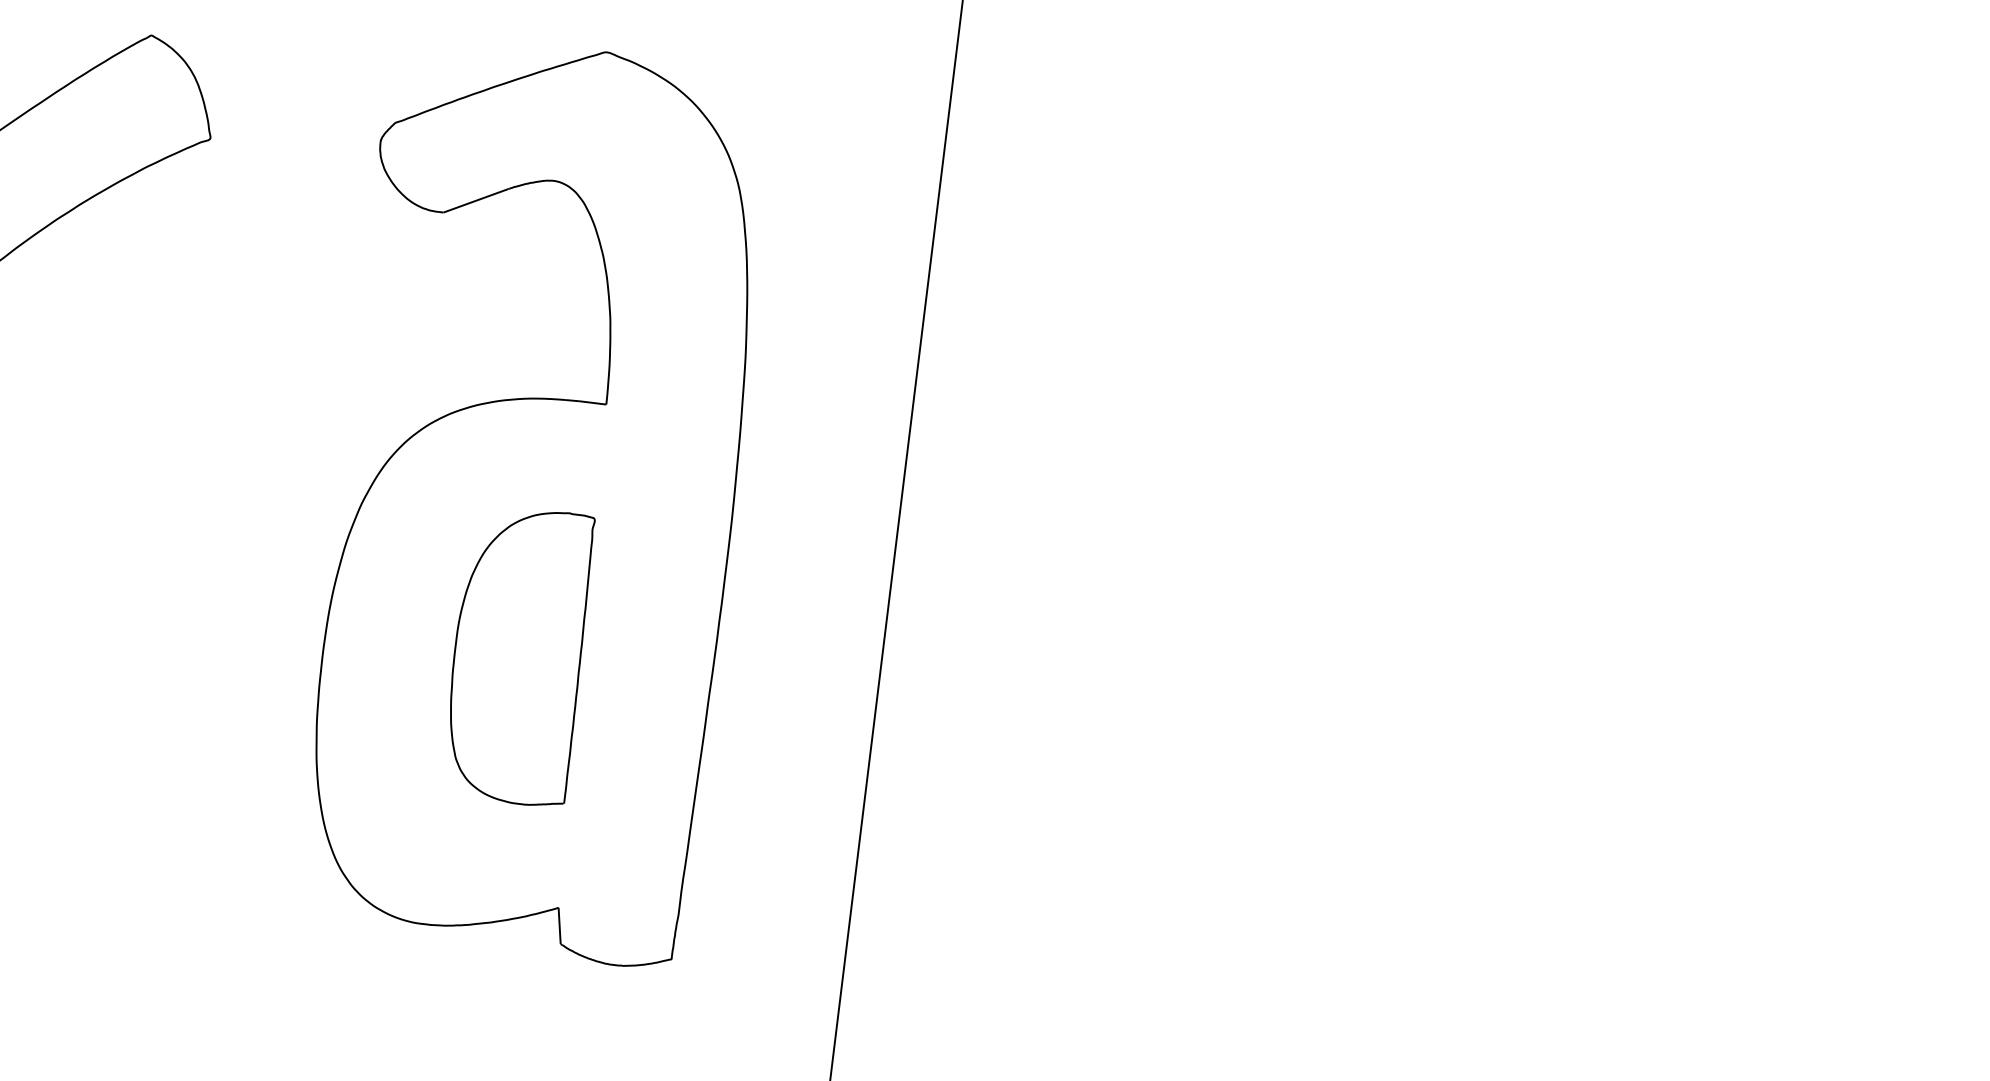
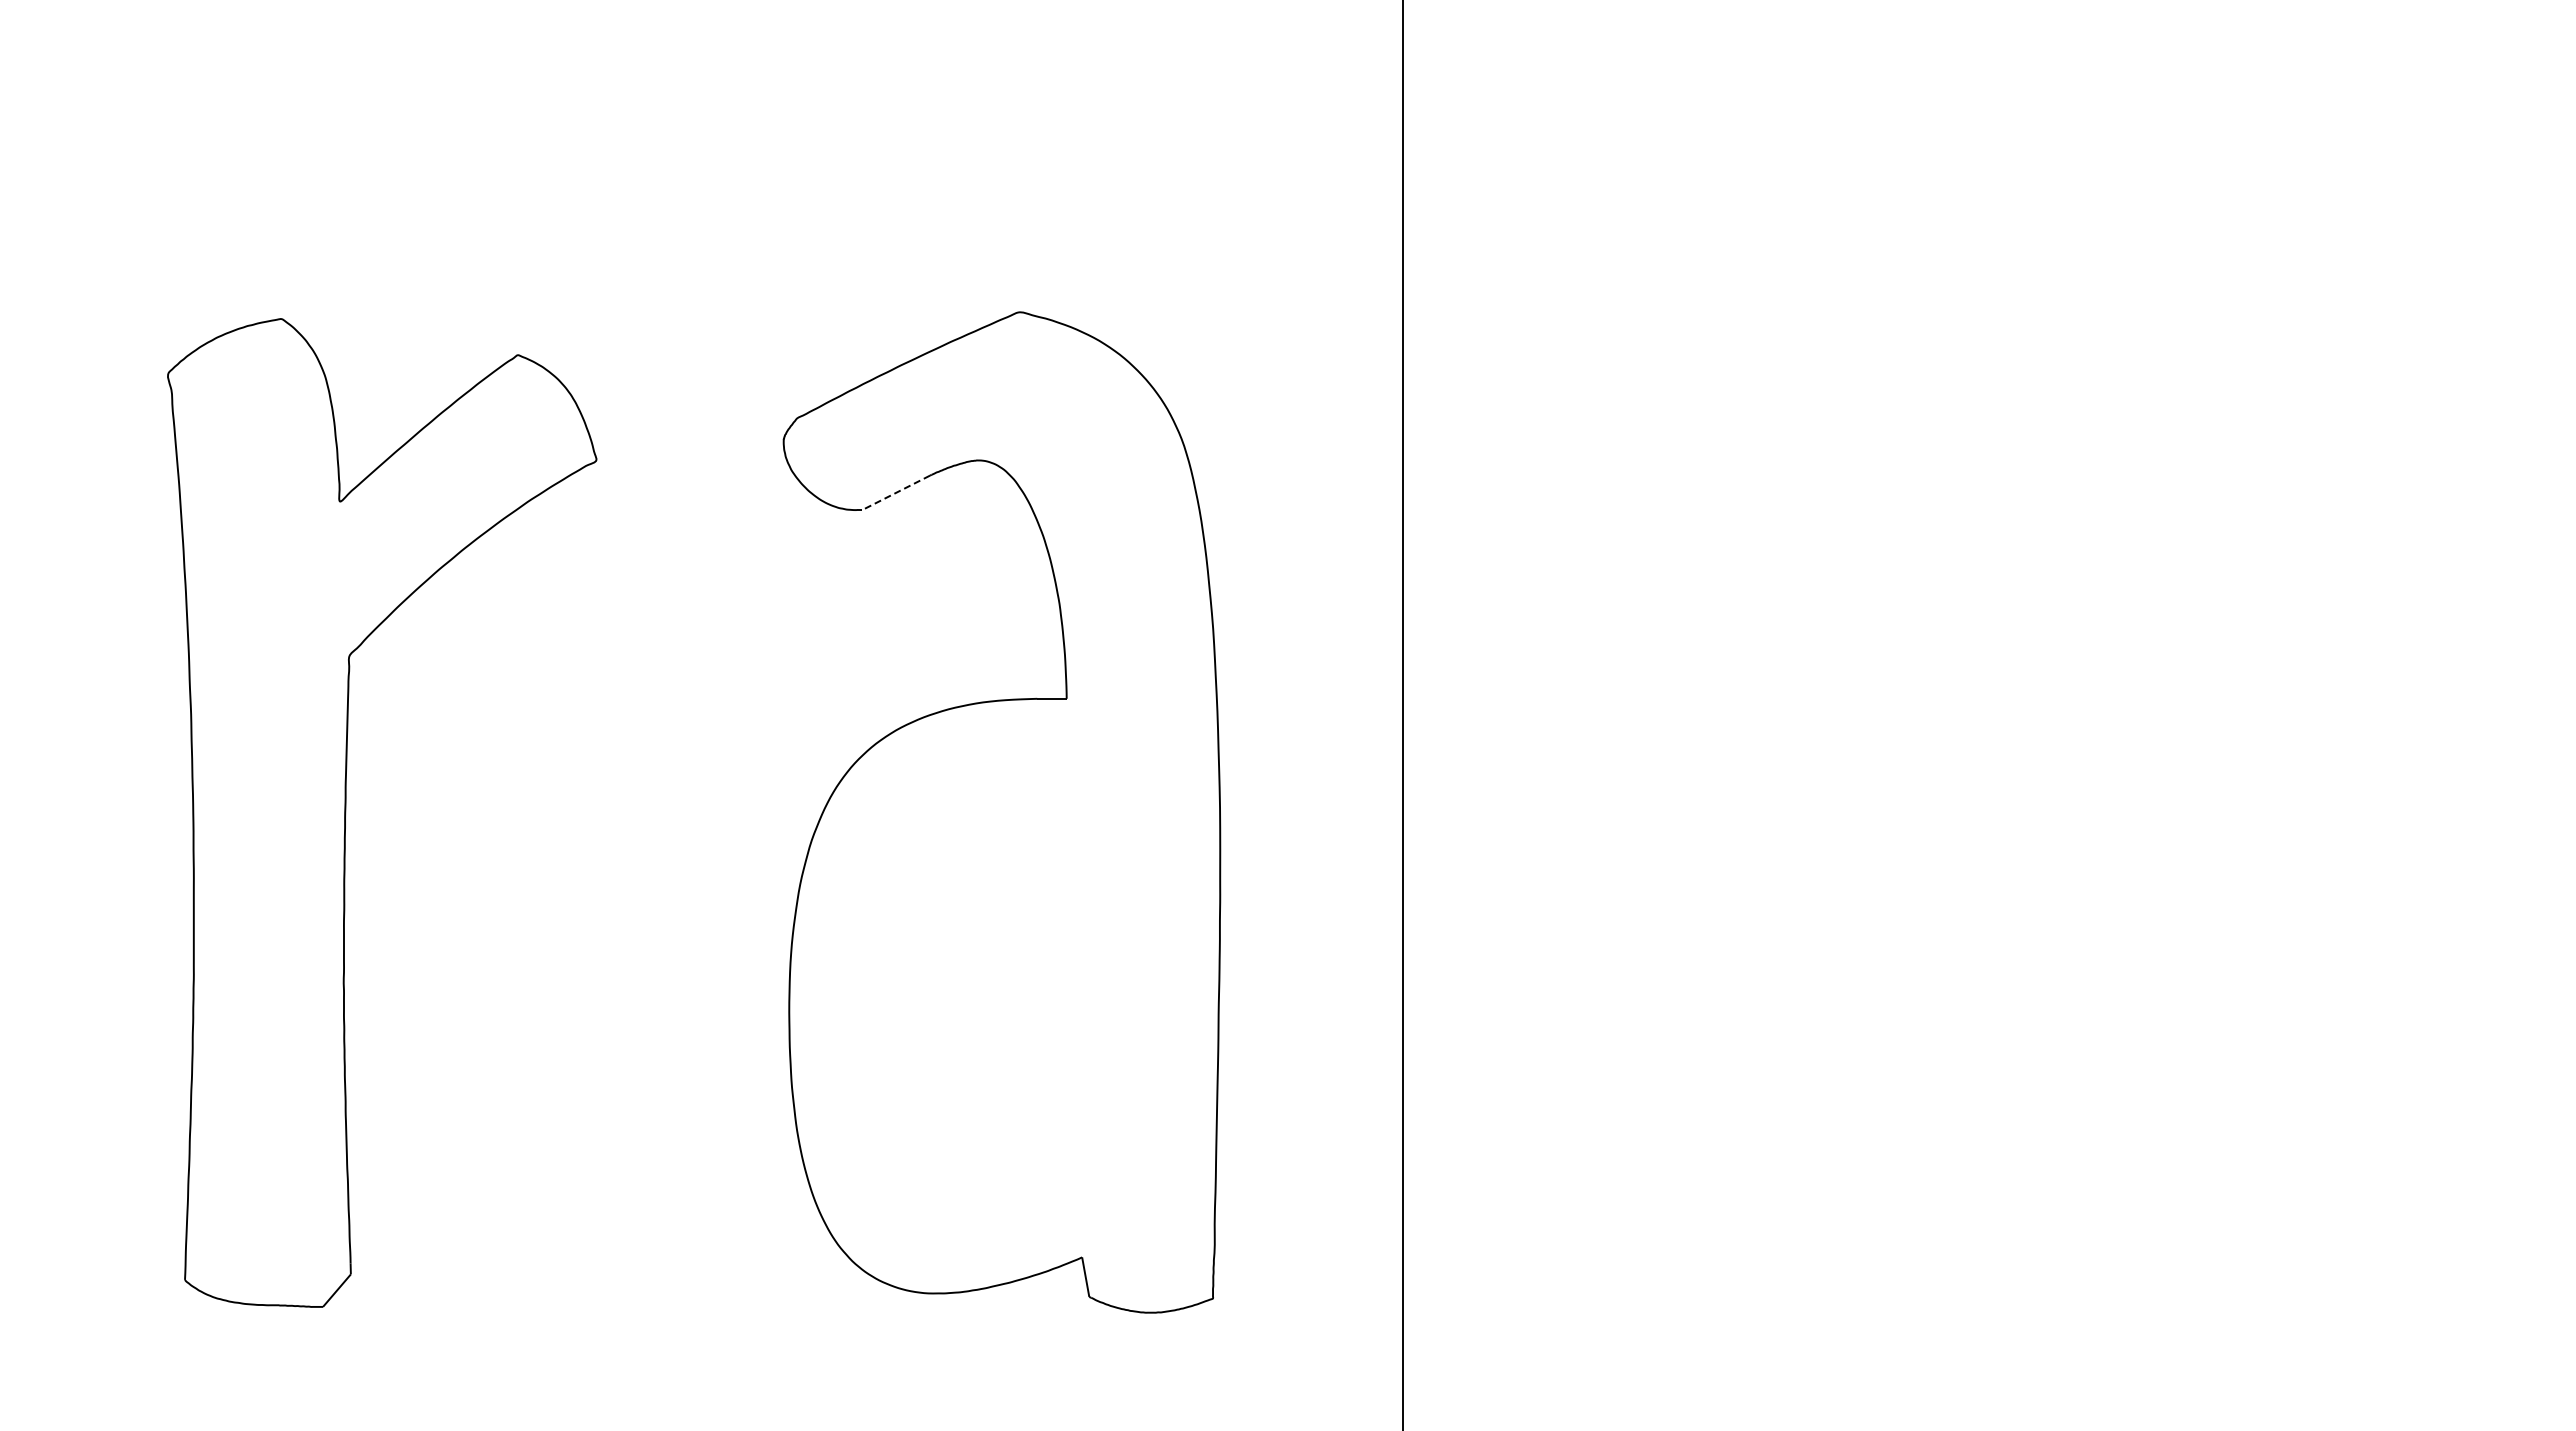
line: (475, 201) -> (895, 493), solid -> dashed
curve: (579, 662) -> (1071, 985), removed

